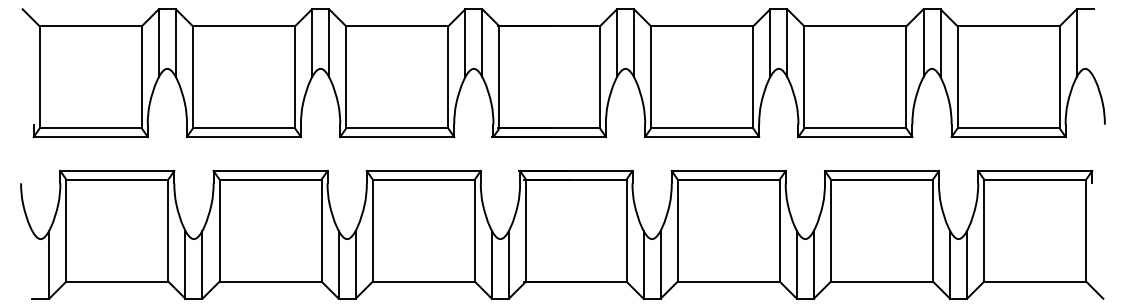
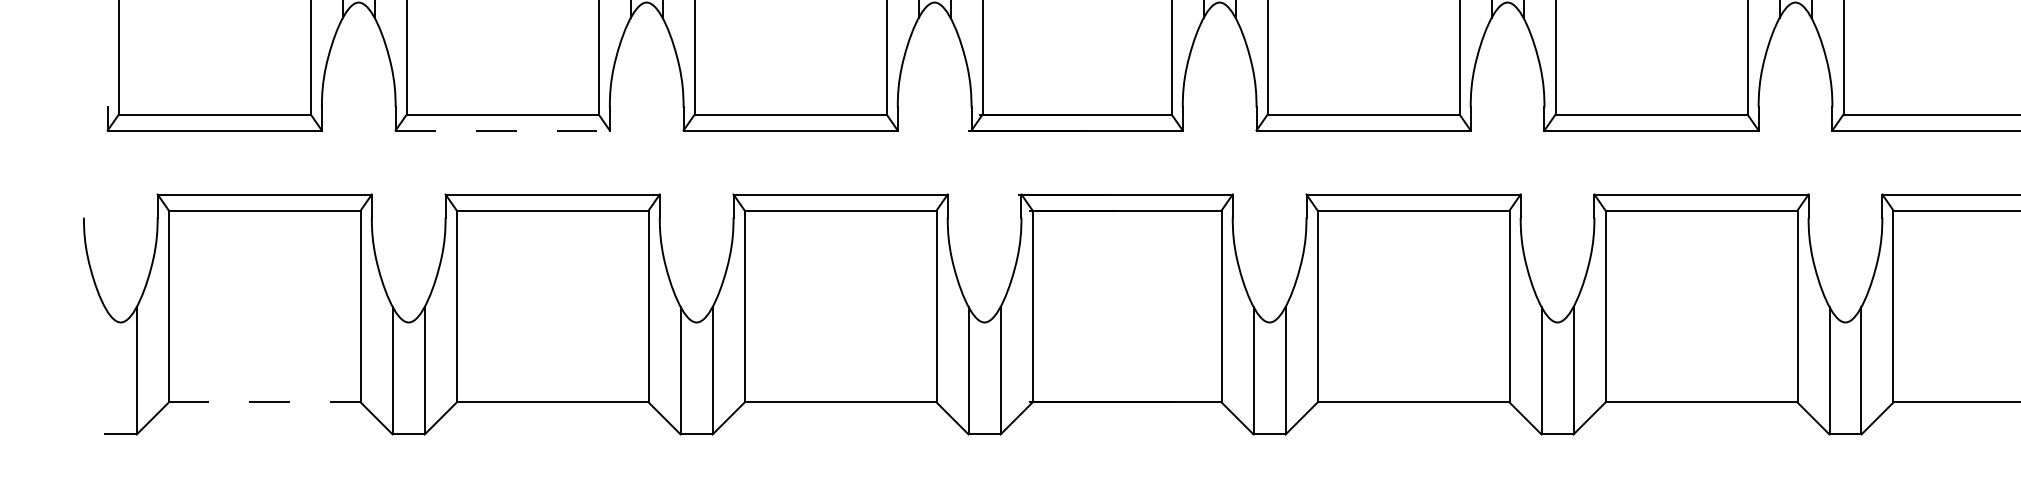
line: (244, 136) -> (503, 129), solid -> dashed
line: (117, 281) -> (265, 402), solid -> dashed

